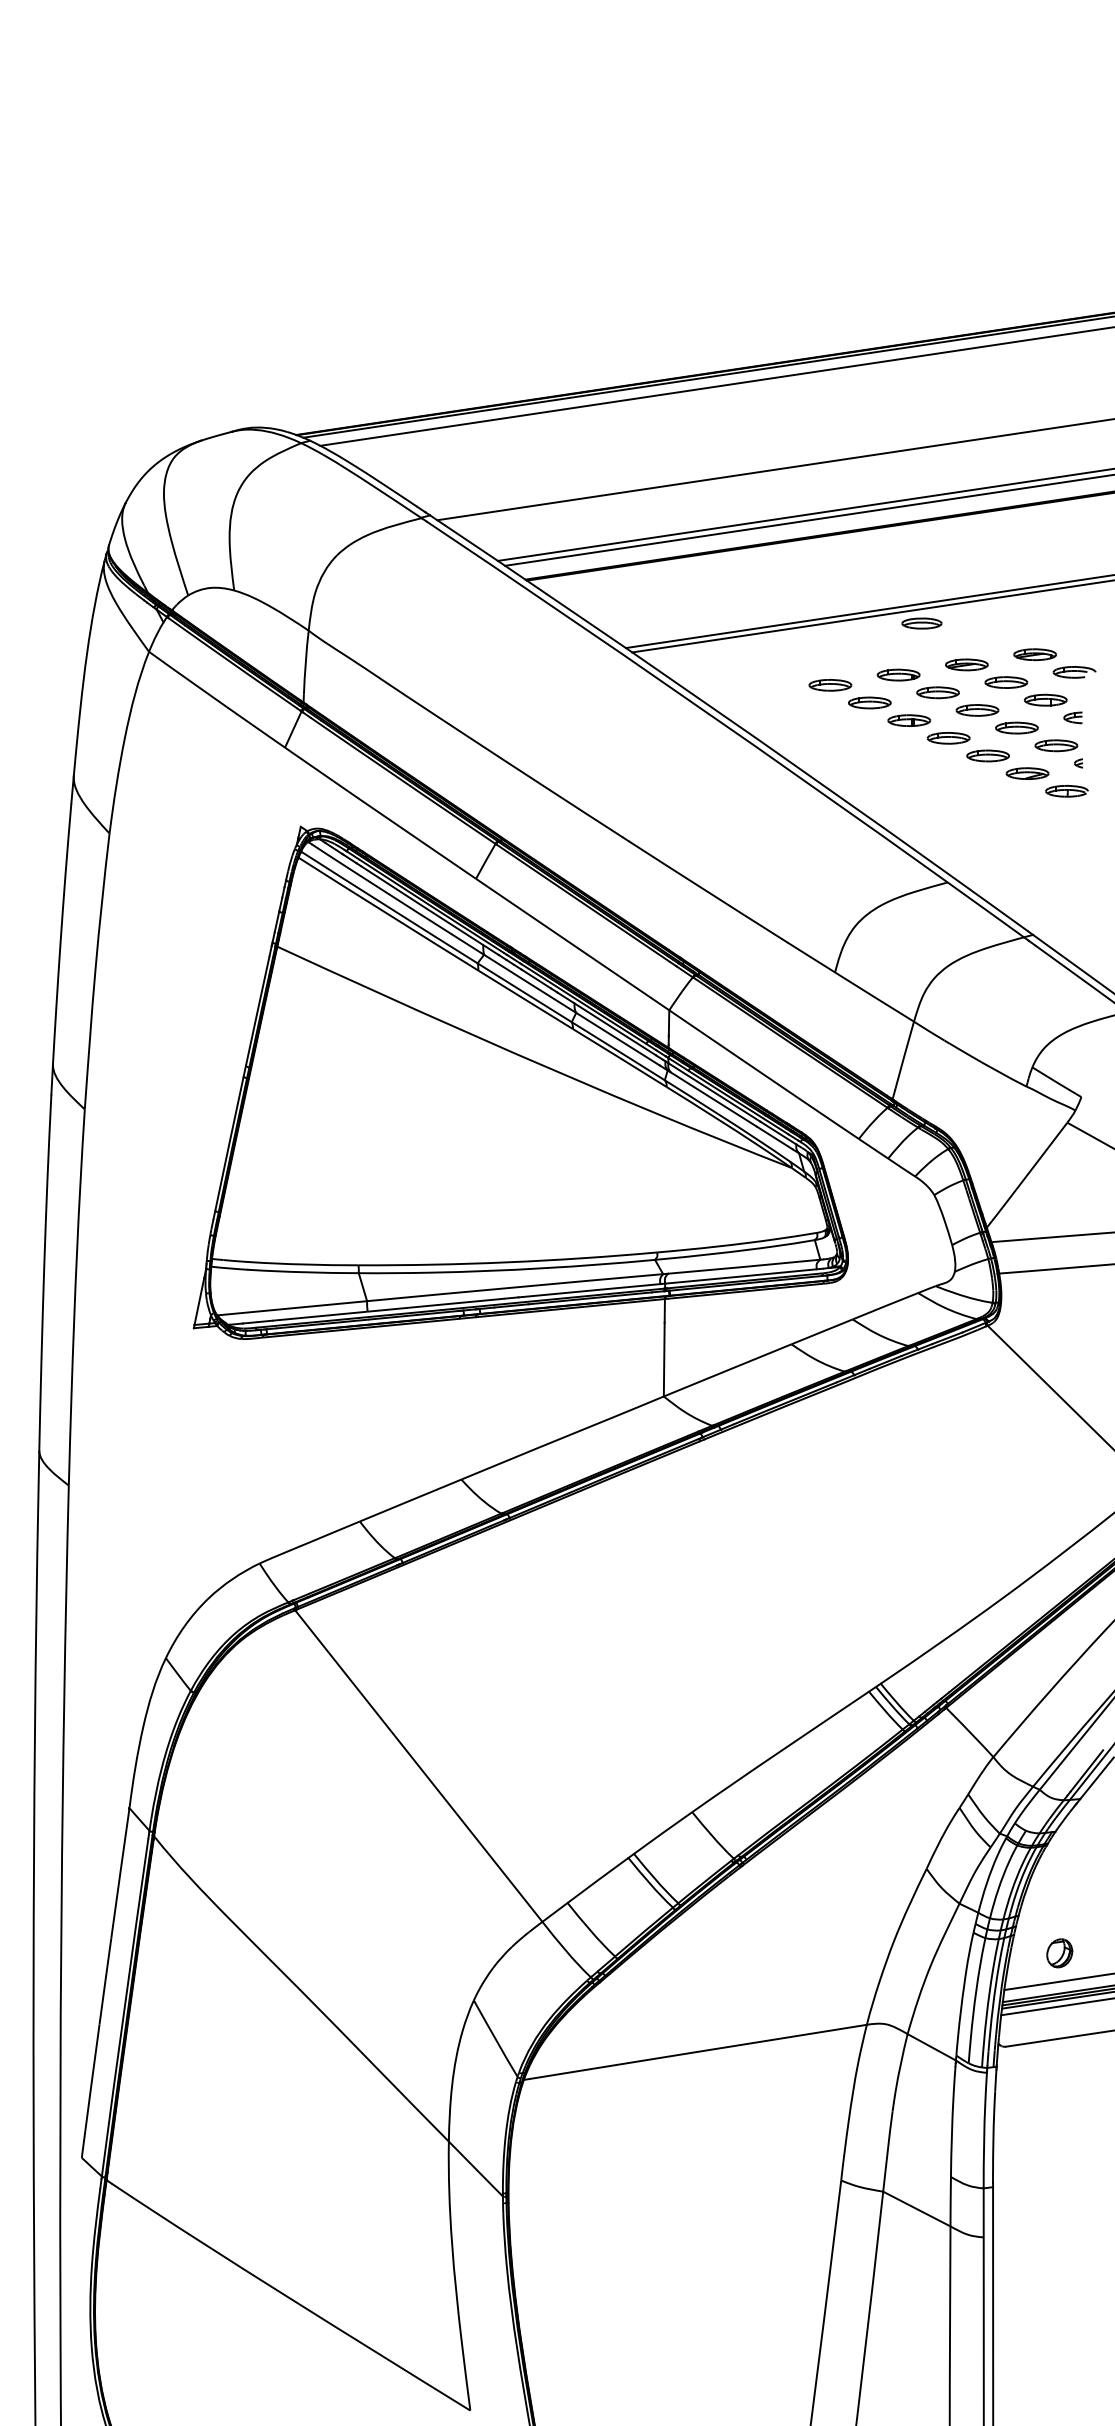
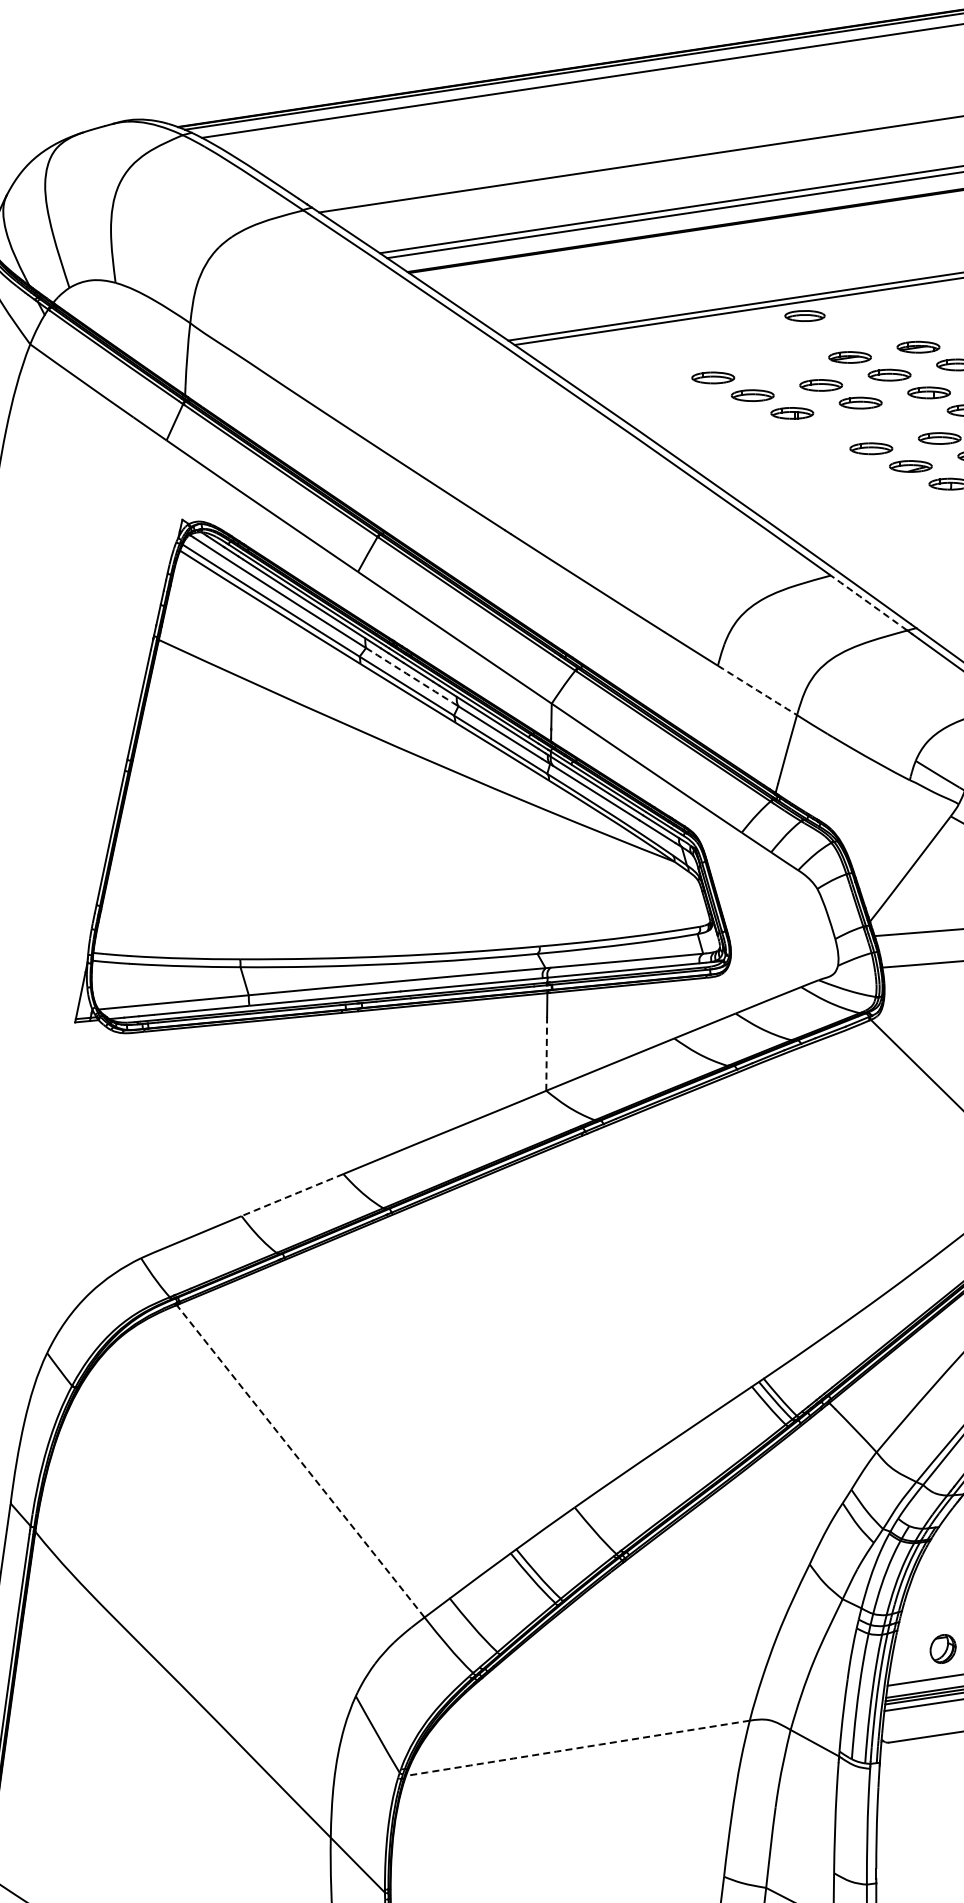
part: (898, 674) -> (781, 367), removed
part: (1016, 727) -> (899, 420), removed
part: (948, 738) -> (831, 431), removed
arc: (985, 909) -> (868, 602), solid -> dashed
arc: (530, 983) -> (412, 676), solid -> dashed
arc: (874, 997) -> (757, 690), solid -> dashed
line: (664, 1359) -> (546, 1053), solid -> dashed
arc: (410, 1500) -> (292, 1195), solid -> dashed
line: (418, 1766) -> (300, 1461), solid -> dashed
arc: (695, 2052) -> (578, 1748), solid -> dashed

